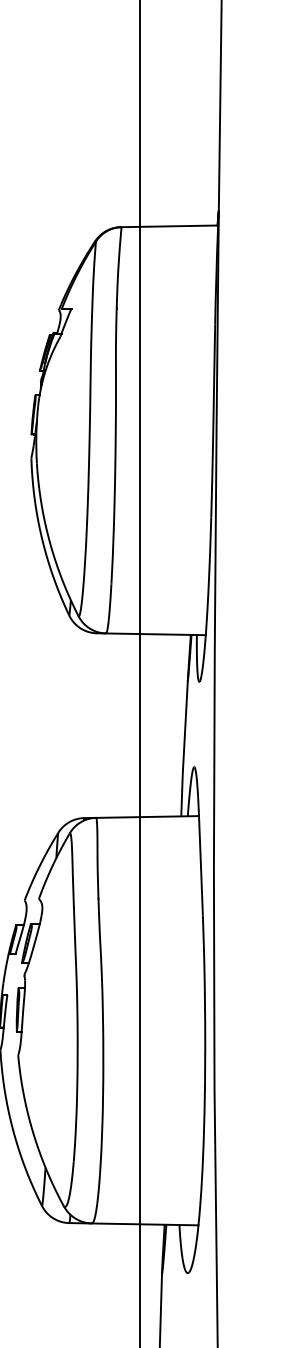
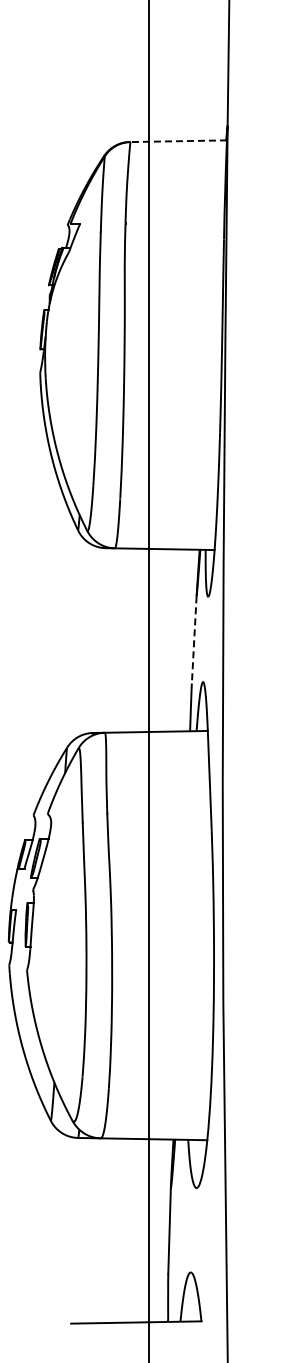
line: (169, 226) -> (178, 141), solid -> dashed
line: (185, 724) -> (194, 639), solid -> dashed

